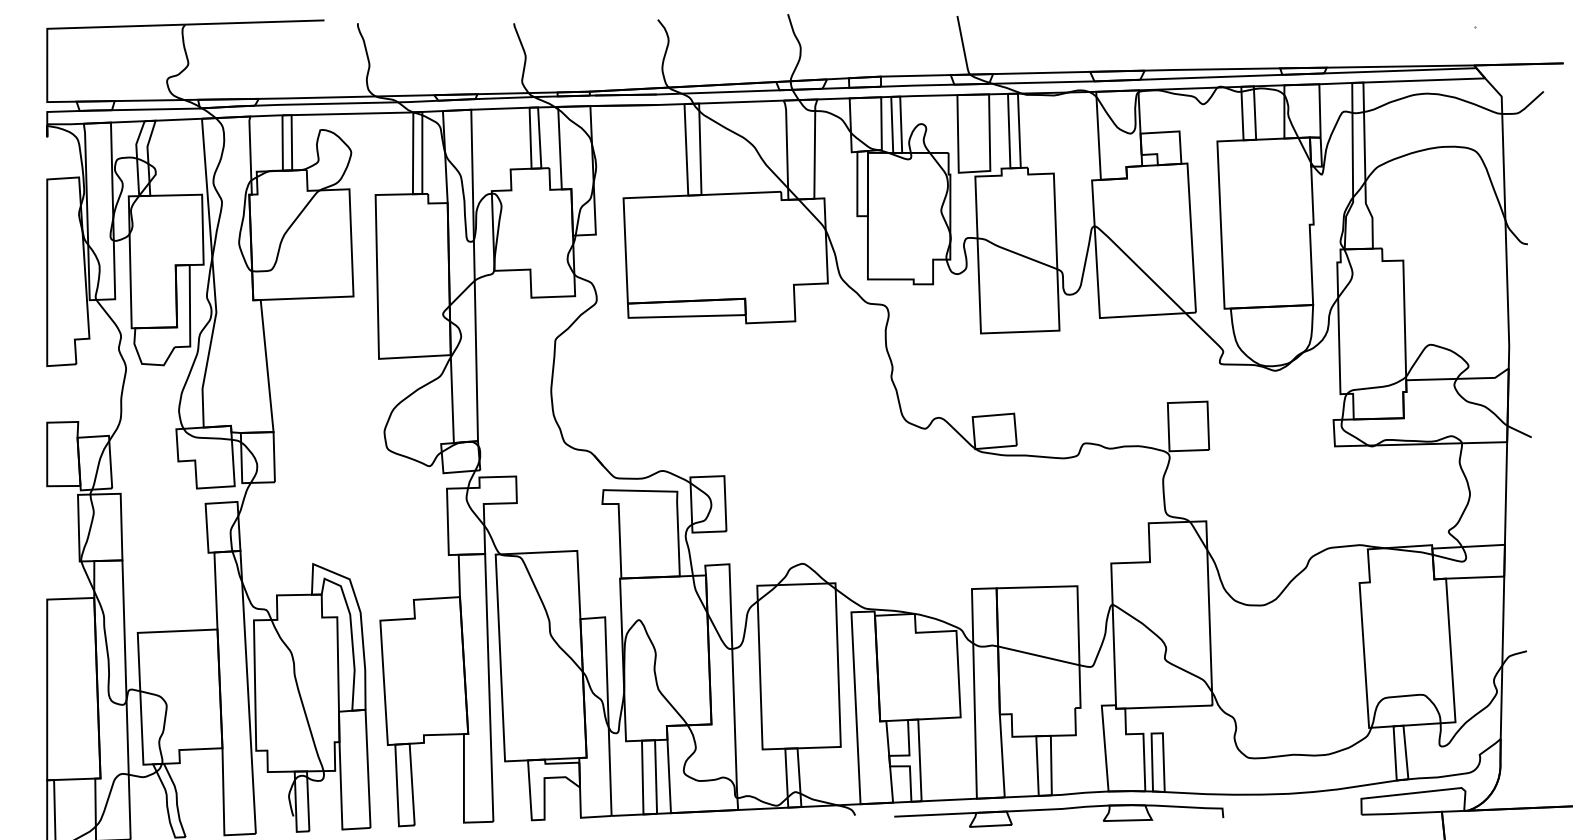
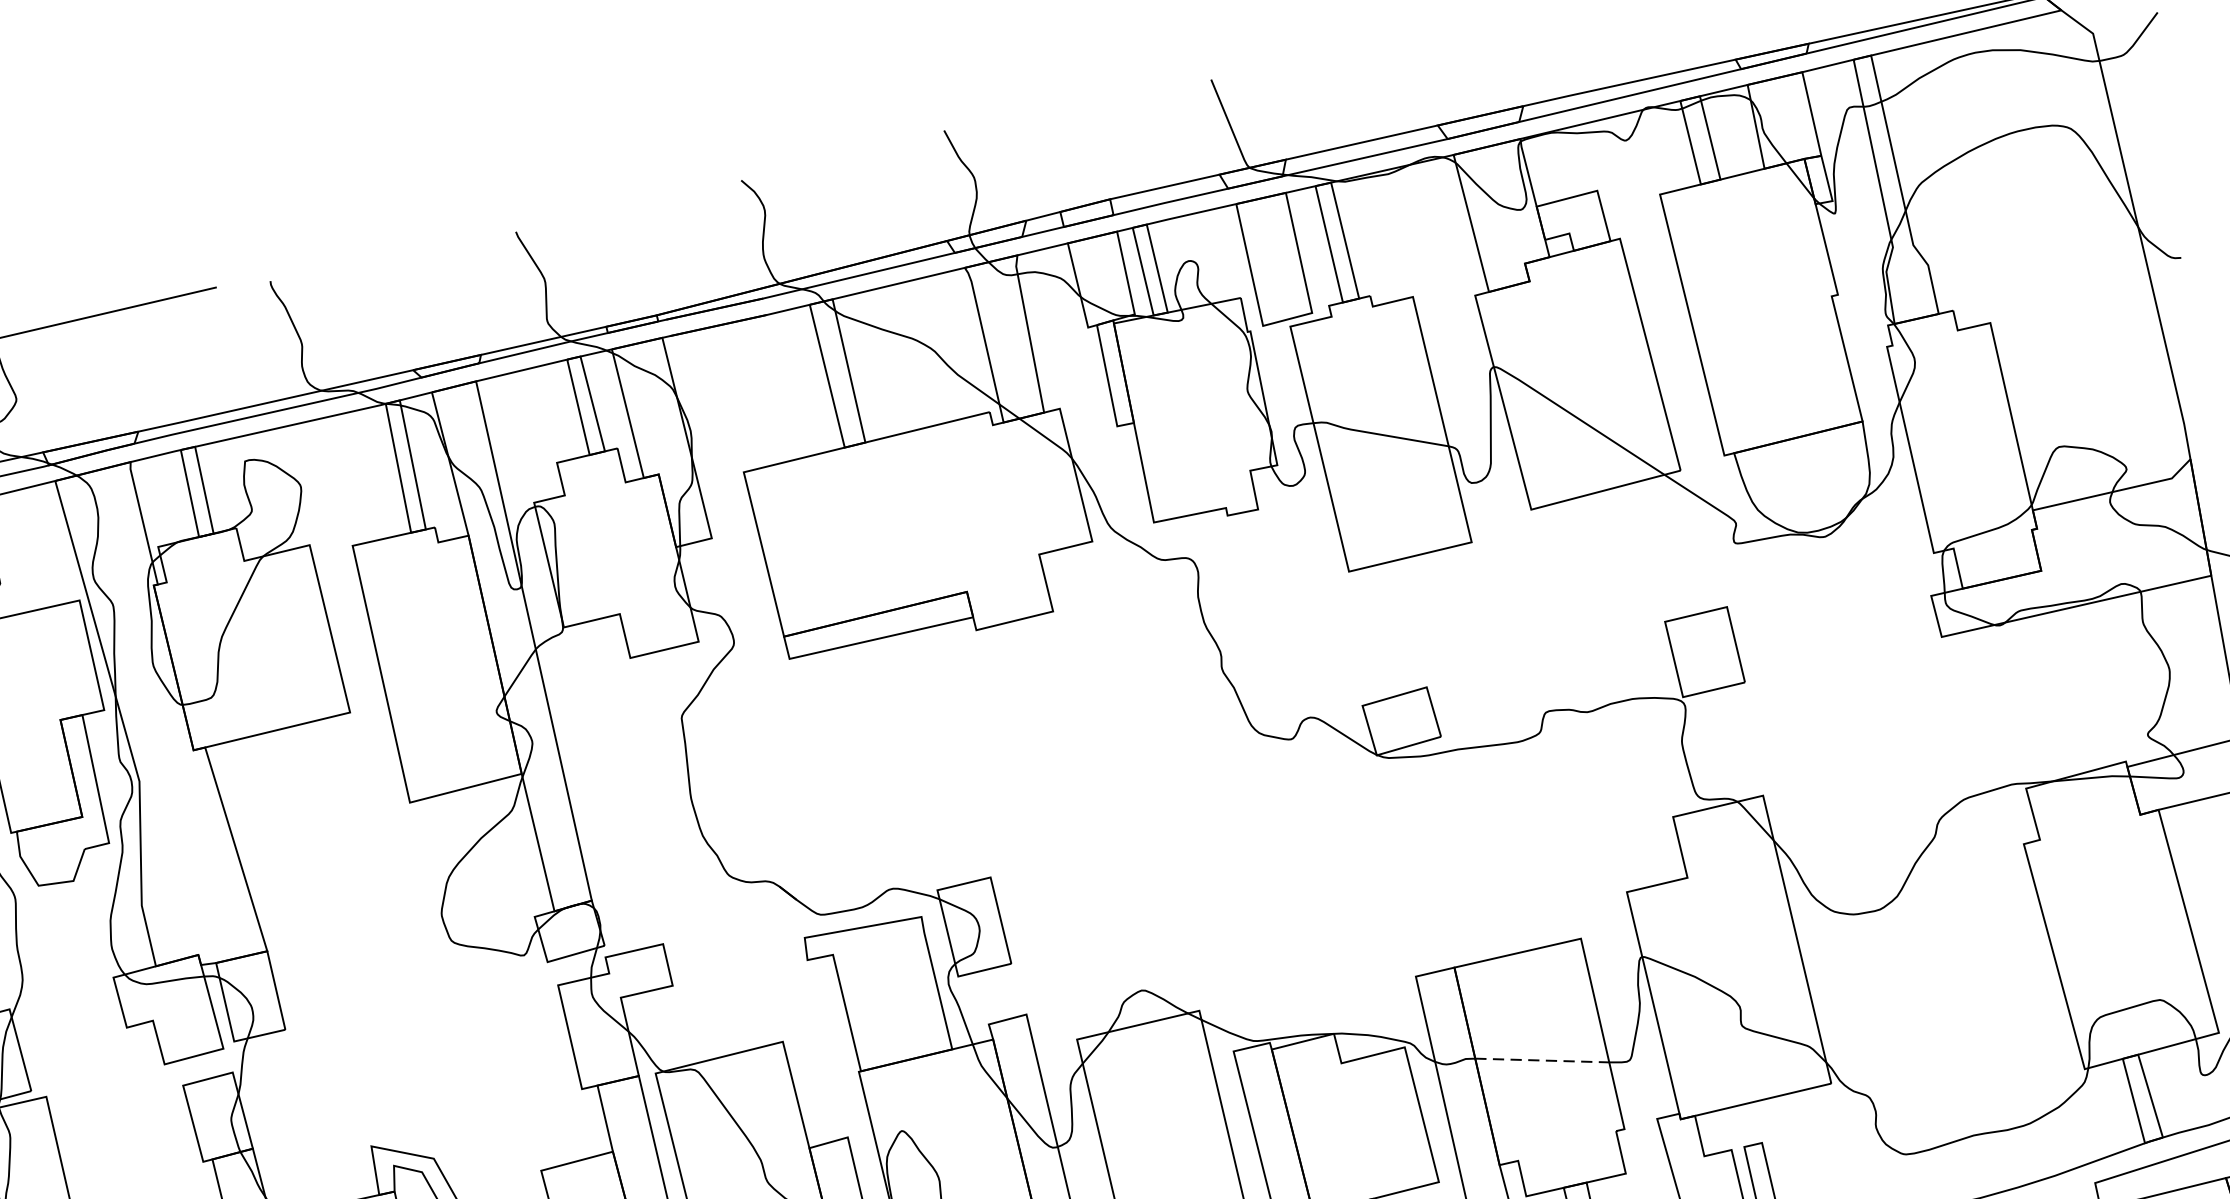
line: (1038, 655) -> (1541, 1060), solid -> dashed

